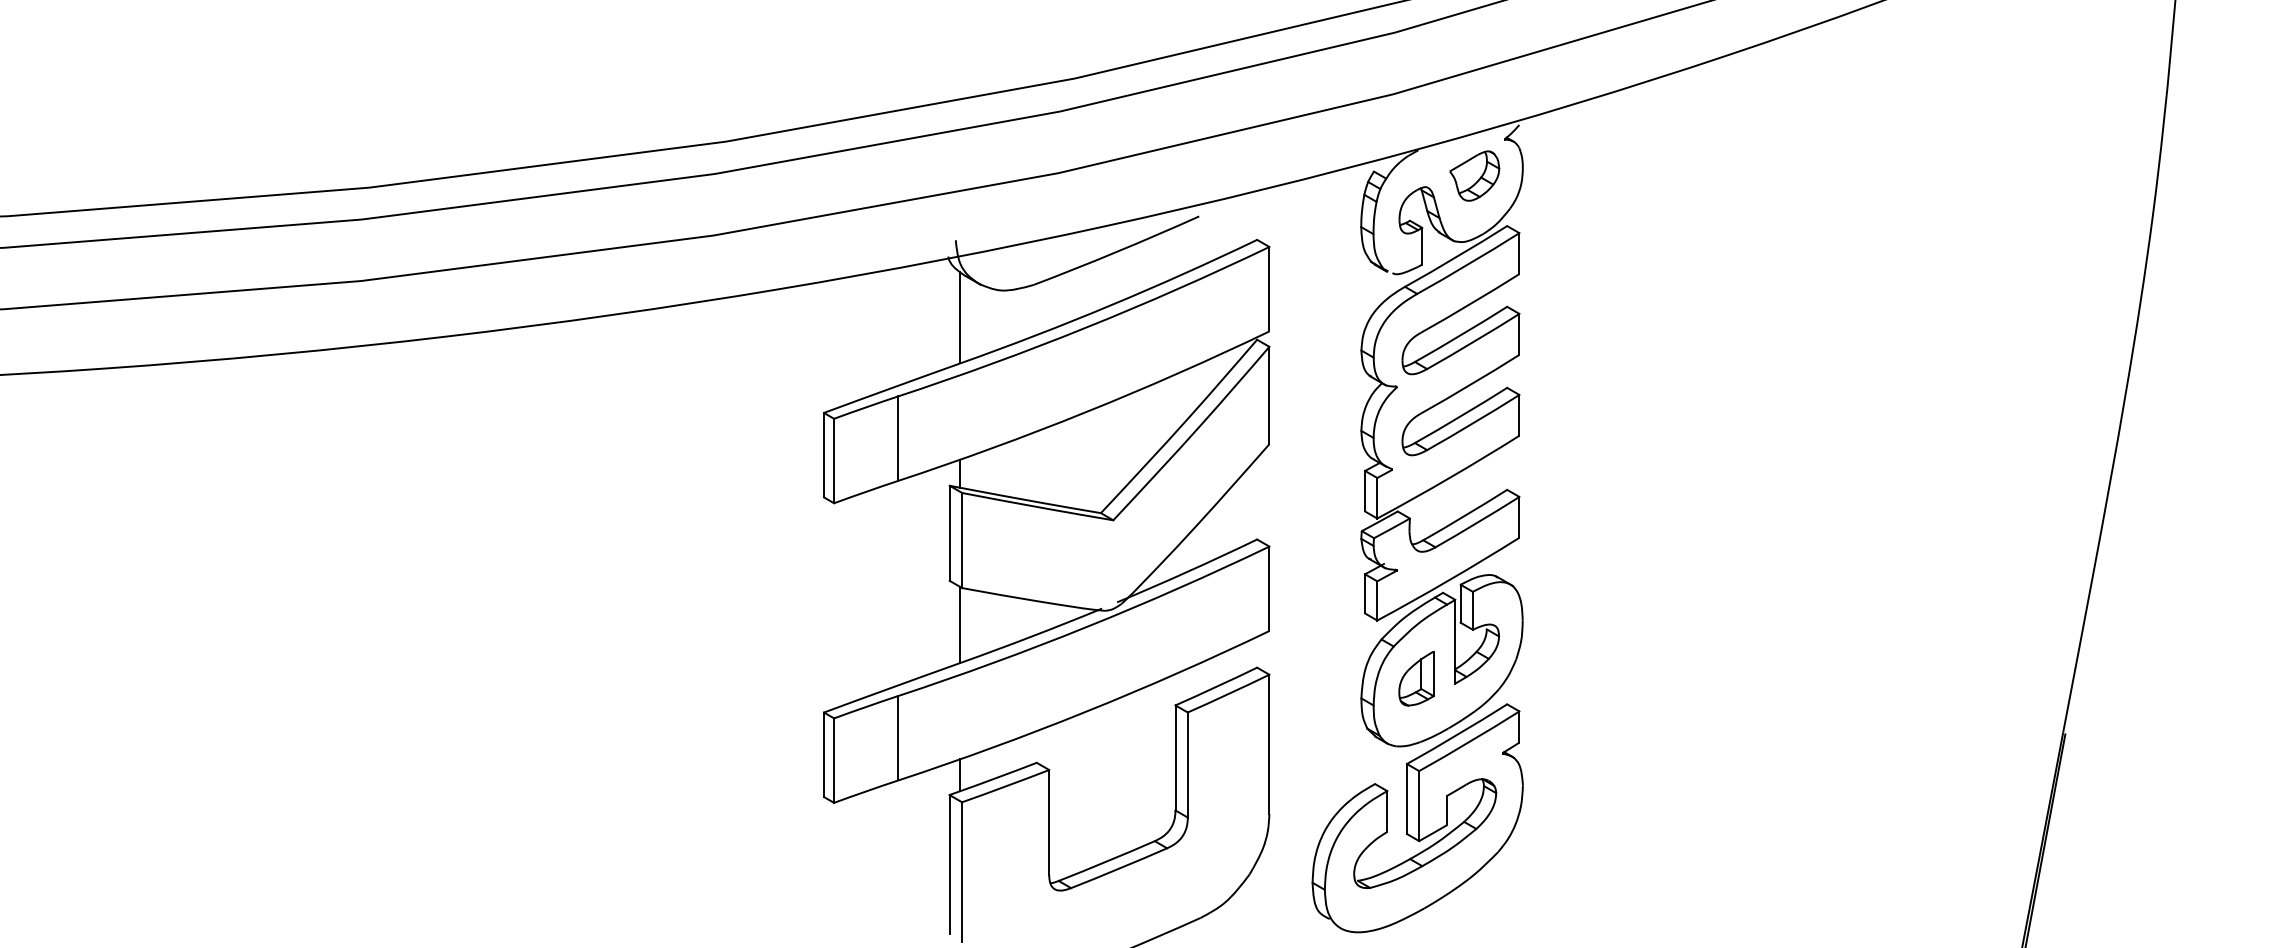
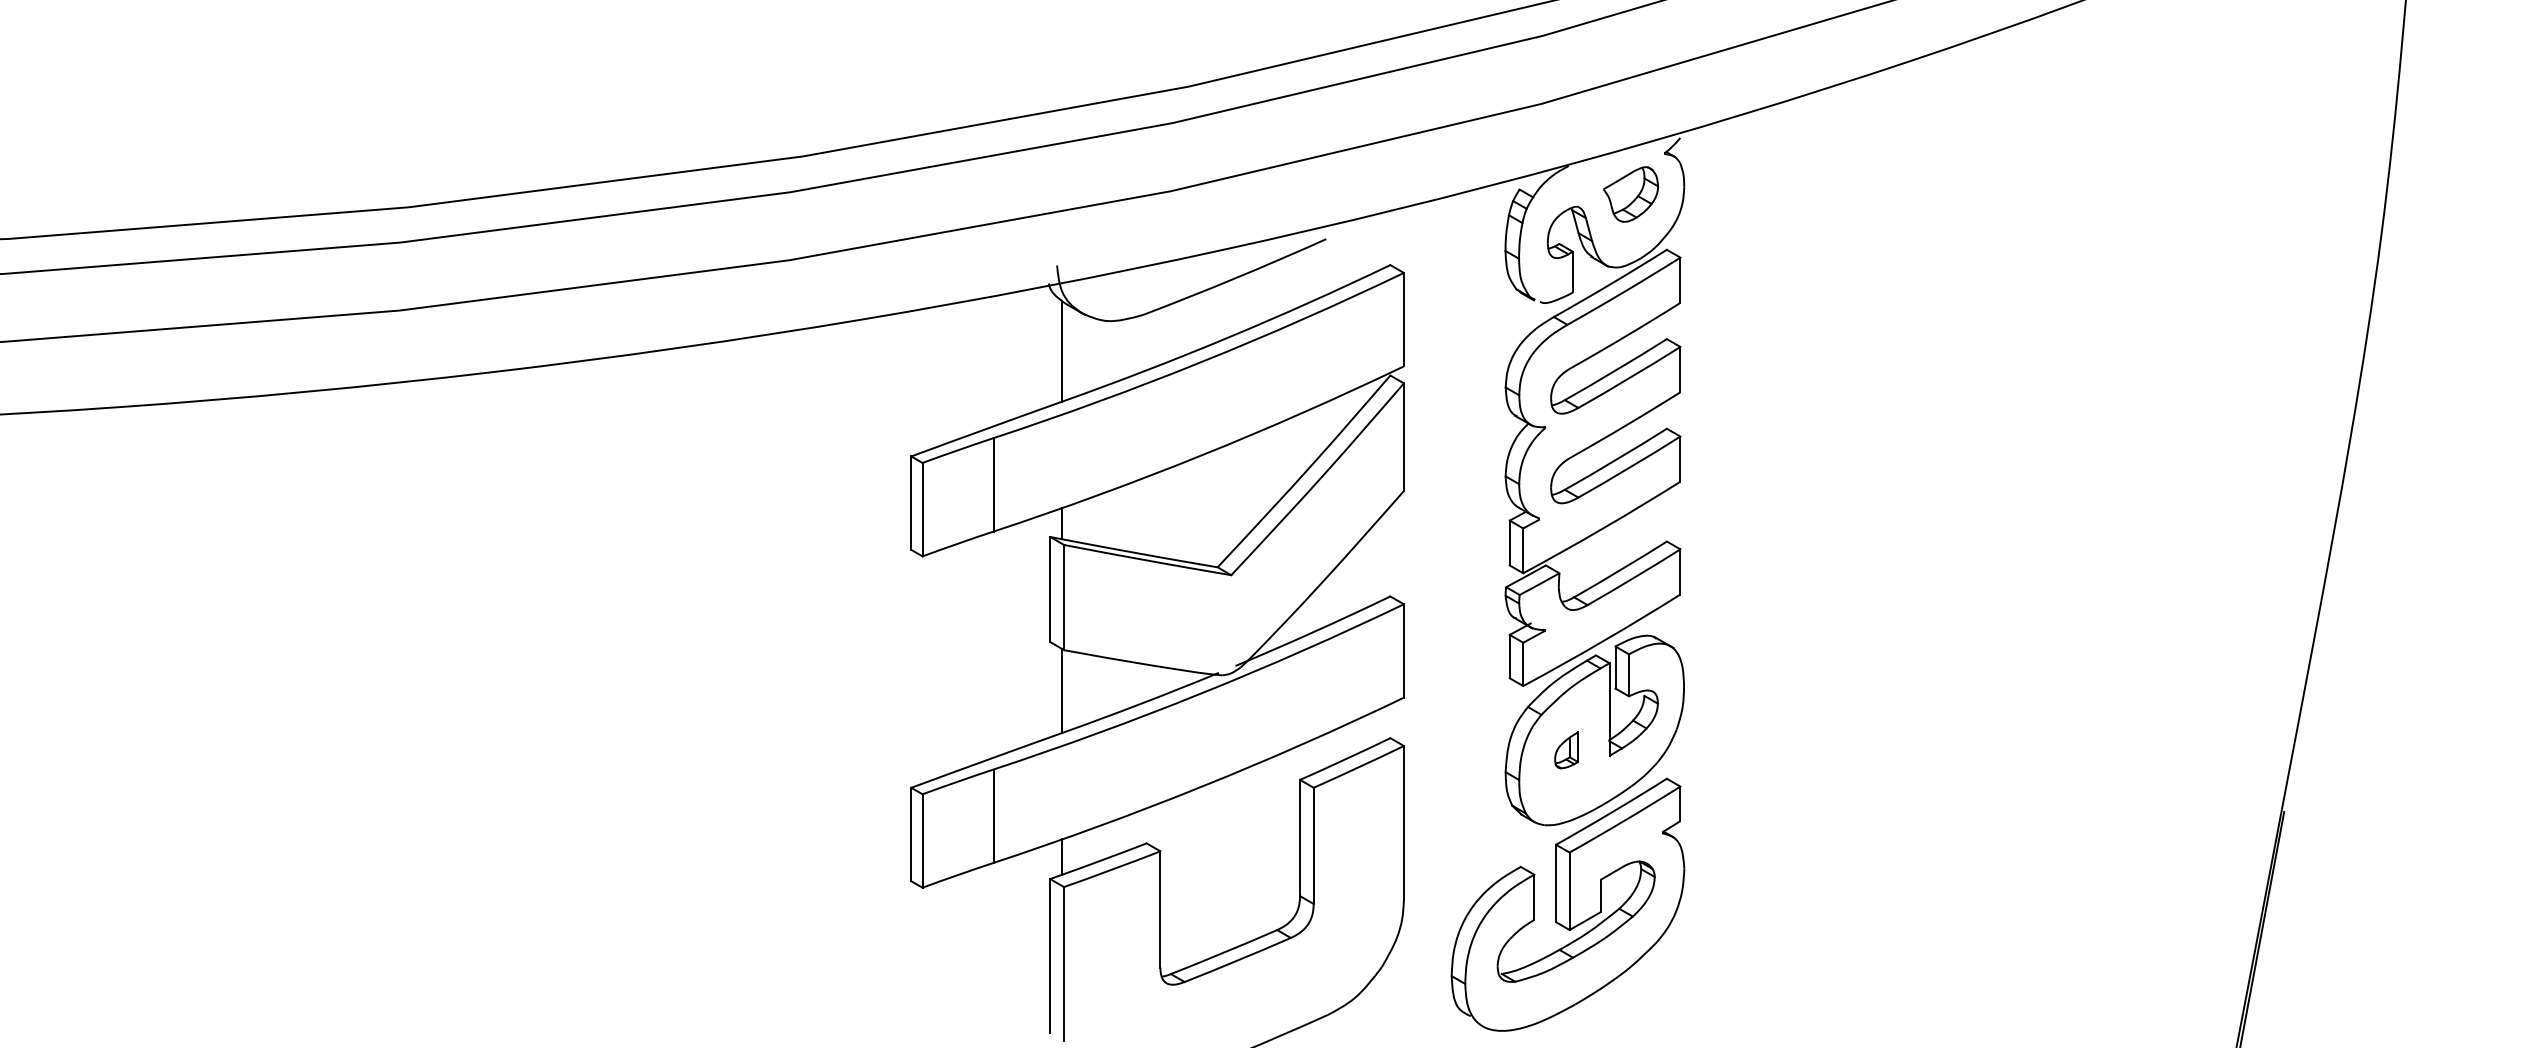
part: (1416, 678) -> (1566, 750), size x0.6

